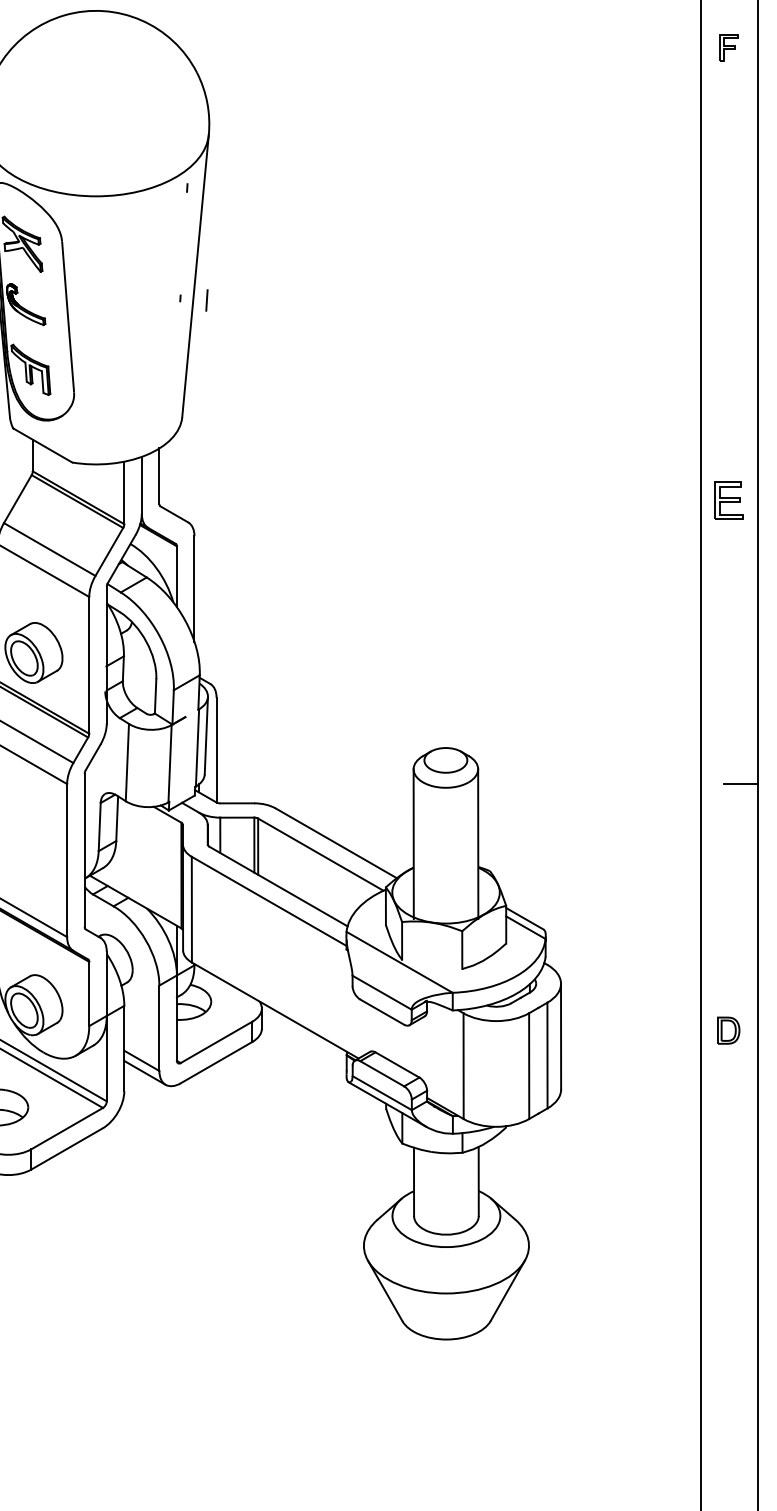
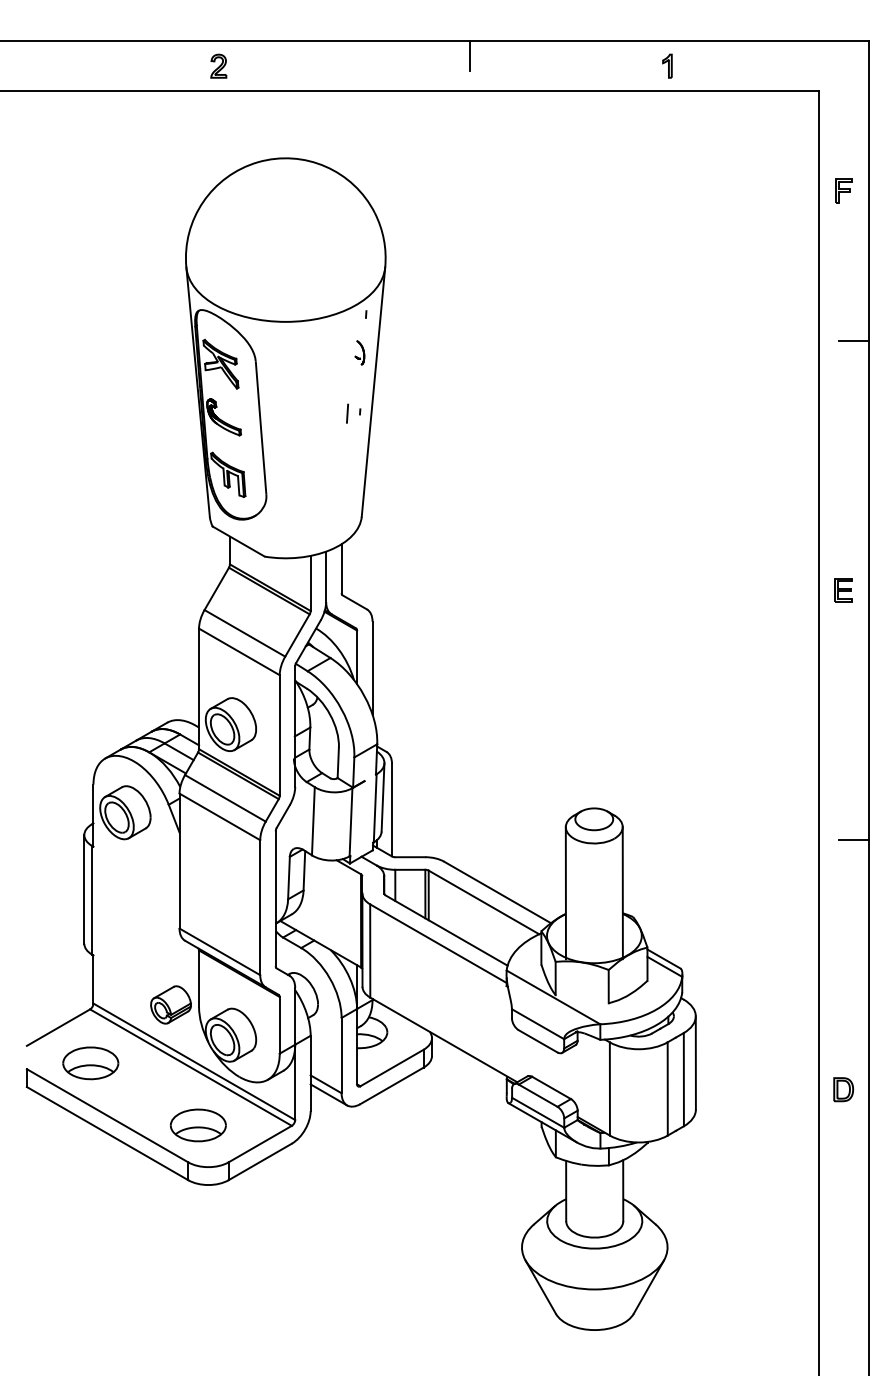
line: (740, 217) -> (854, 340), added
part: (179, 231) -> (359, 352), added
line: (206, 300) -> (347, 413), moved
part: (728, 500) -> (843, 590), size x0.71
part: (728, 1030) -> (843, 1089), moved

